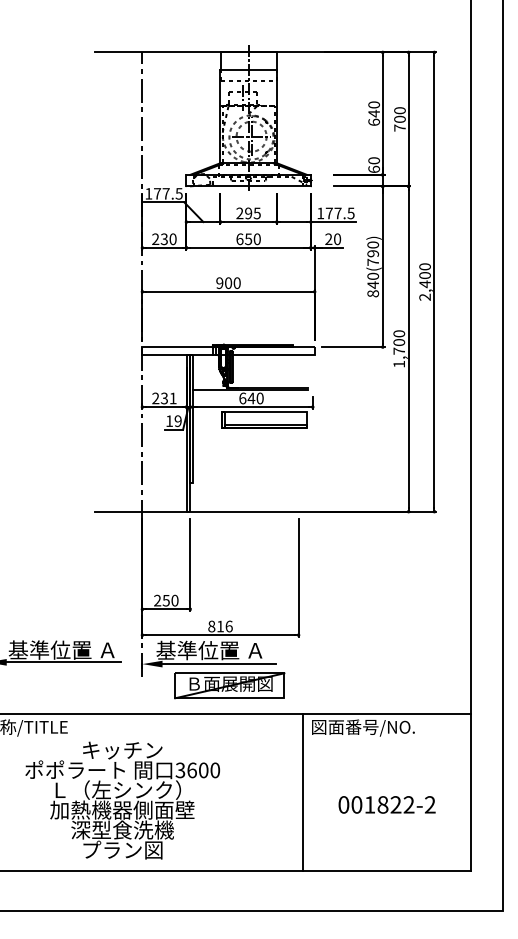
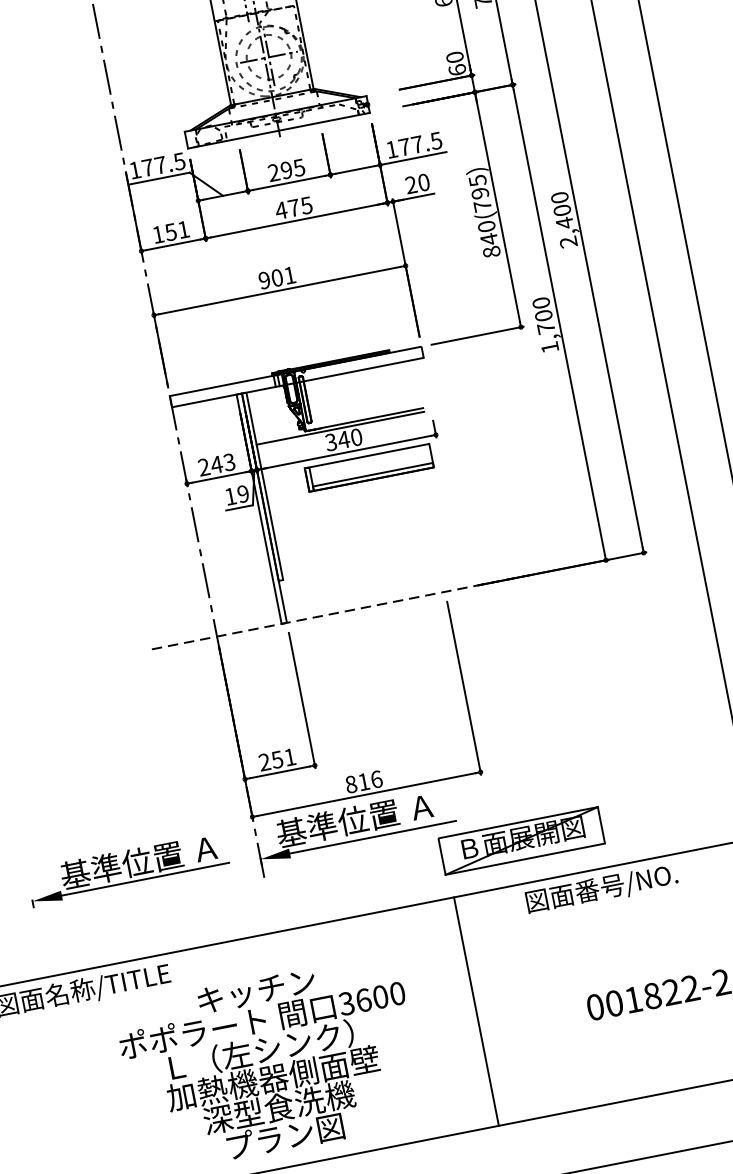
text: (164, 239) -> (171, 232), 230 -> 151
text: (248, 239) -> (293, 208), 650 -> 475
text: (372, 244) -> (476, 180), 840(790) -> 840(795)
text: (236, 283) -> (289, 276), 900 -> 901
text: (168, 398) -> (222, 463), 231 -> 243
text: (242, 398) -> (330, 442), 640 -> 340
line: (226, 511) -> (339, 612), solid -> dashed
text: (174, 600) -> (289, 757), 250 -> 251
part: (229, 685) -> (521, 840), moved
line: (302, 792) -> (475, 1011), moved

